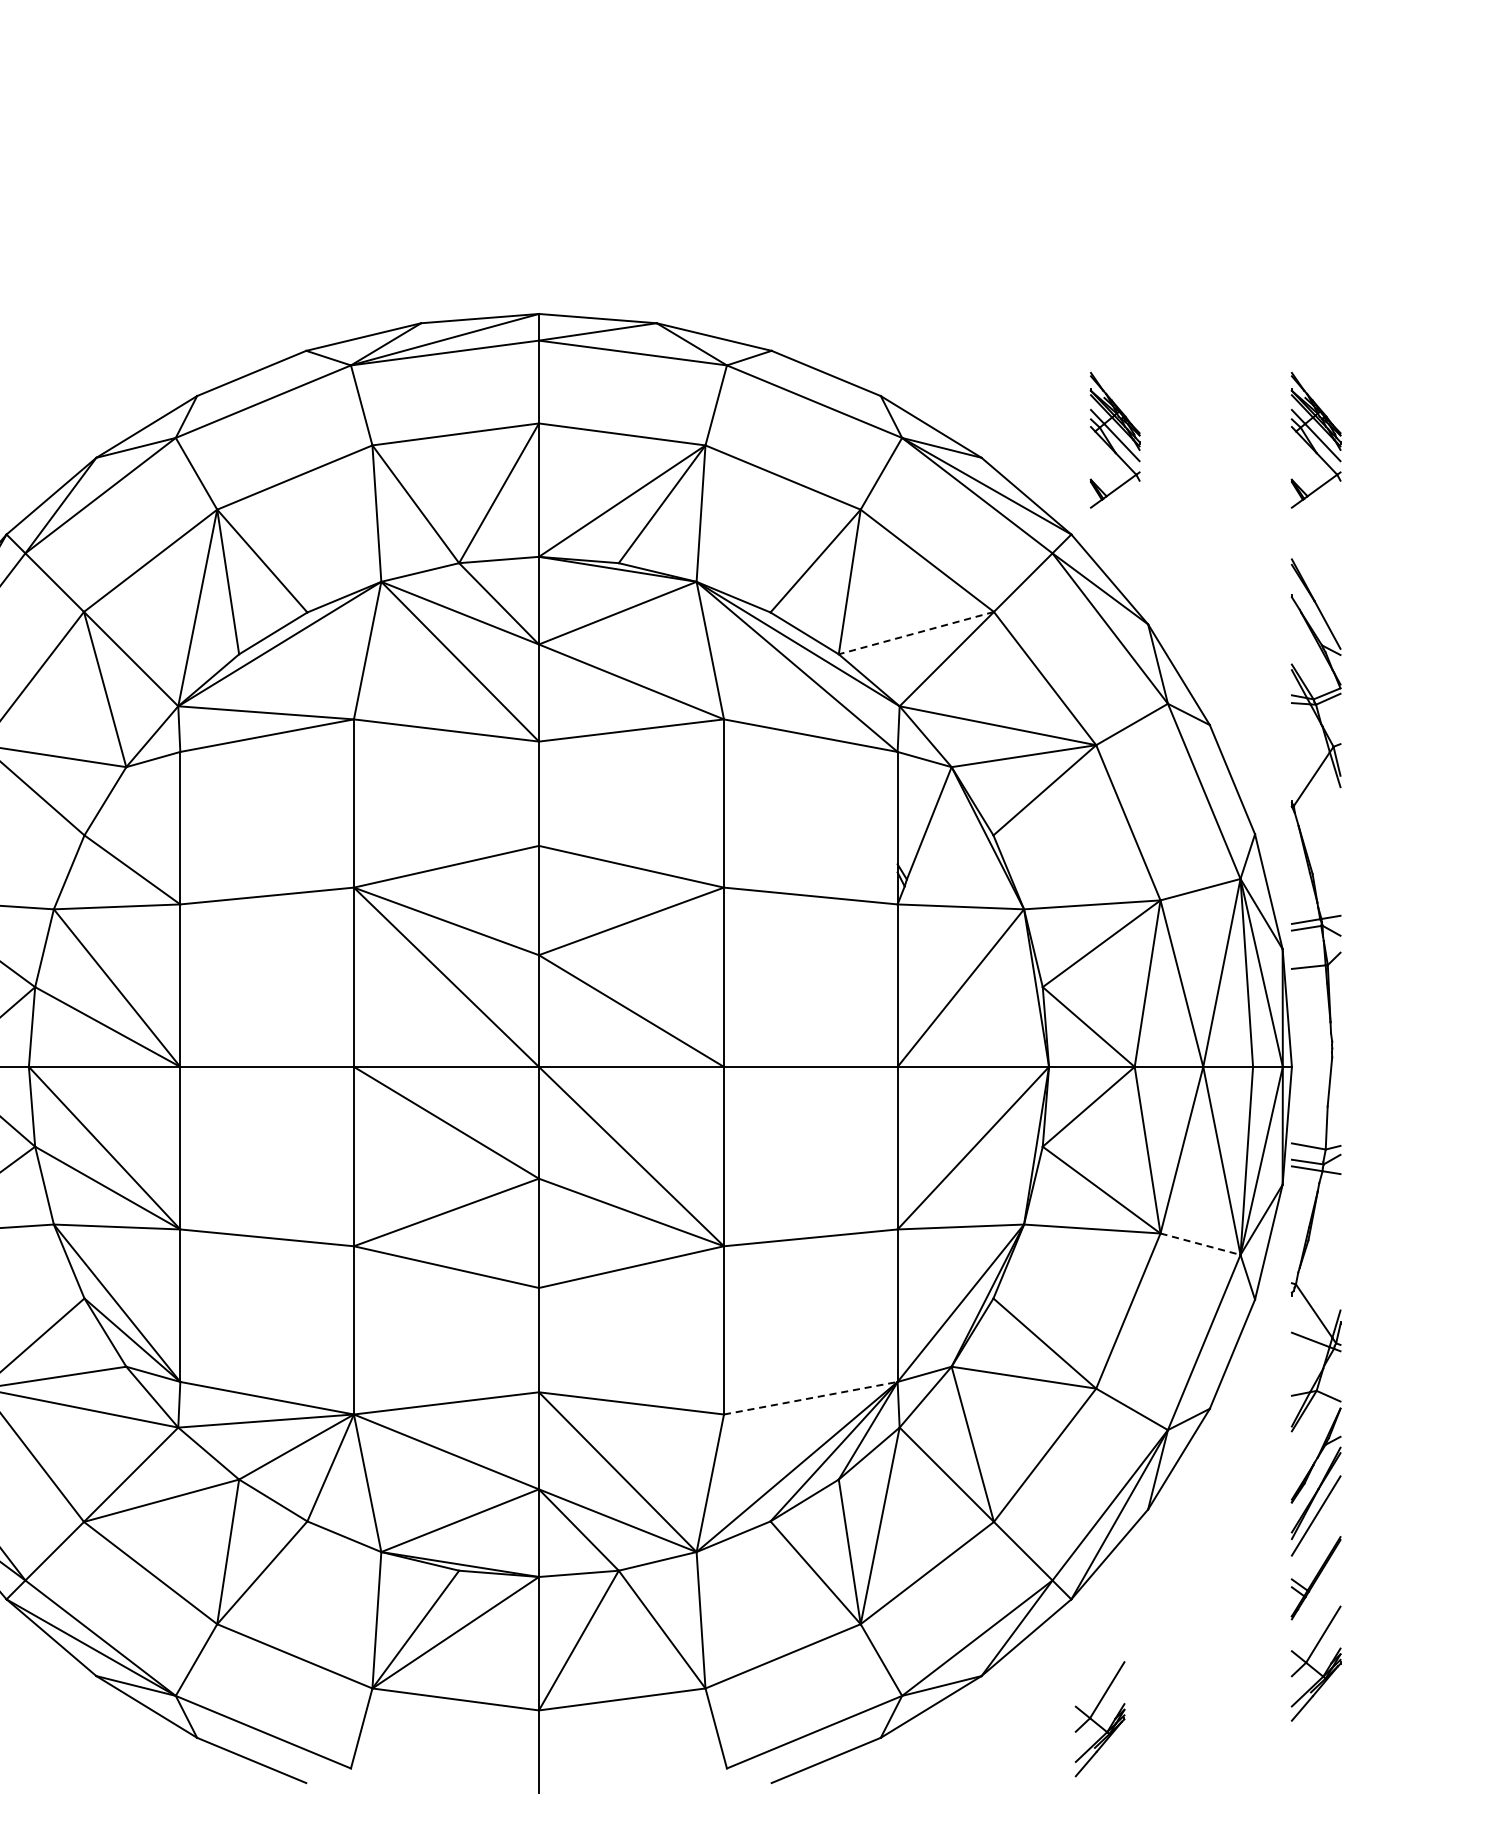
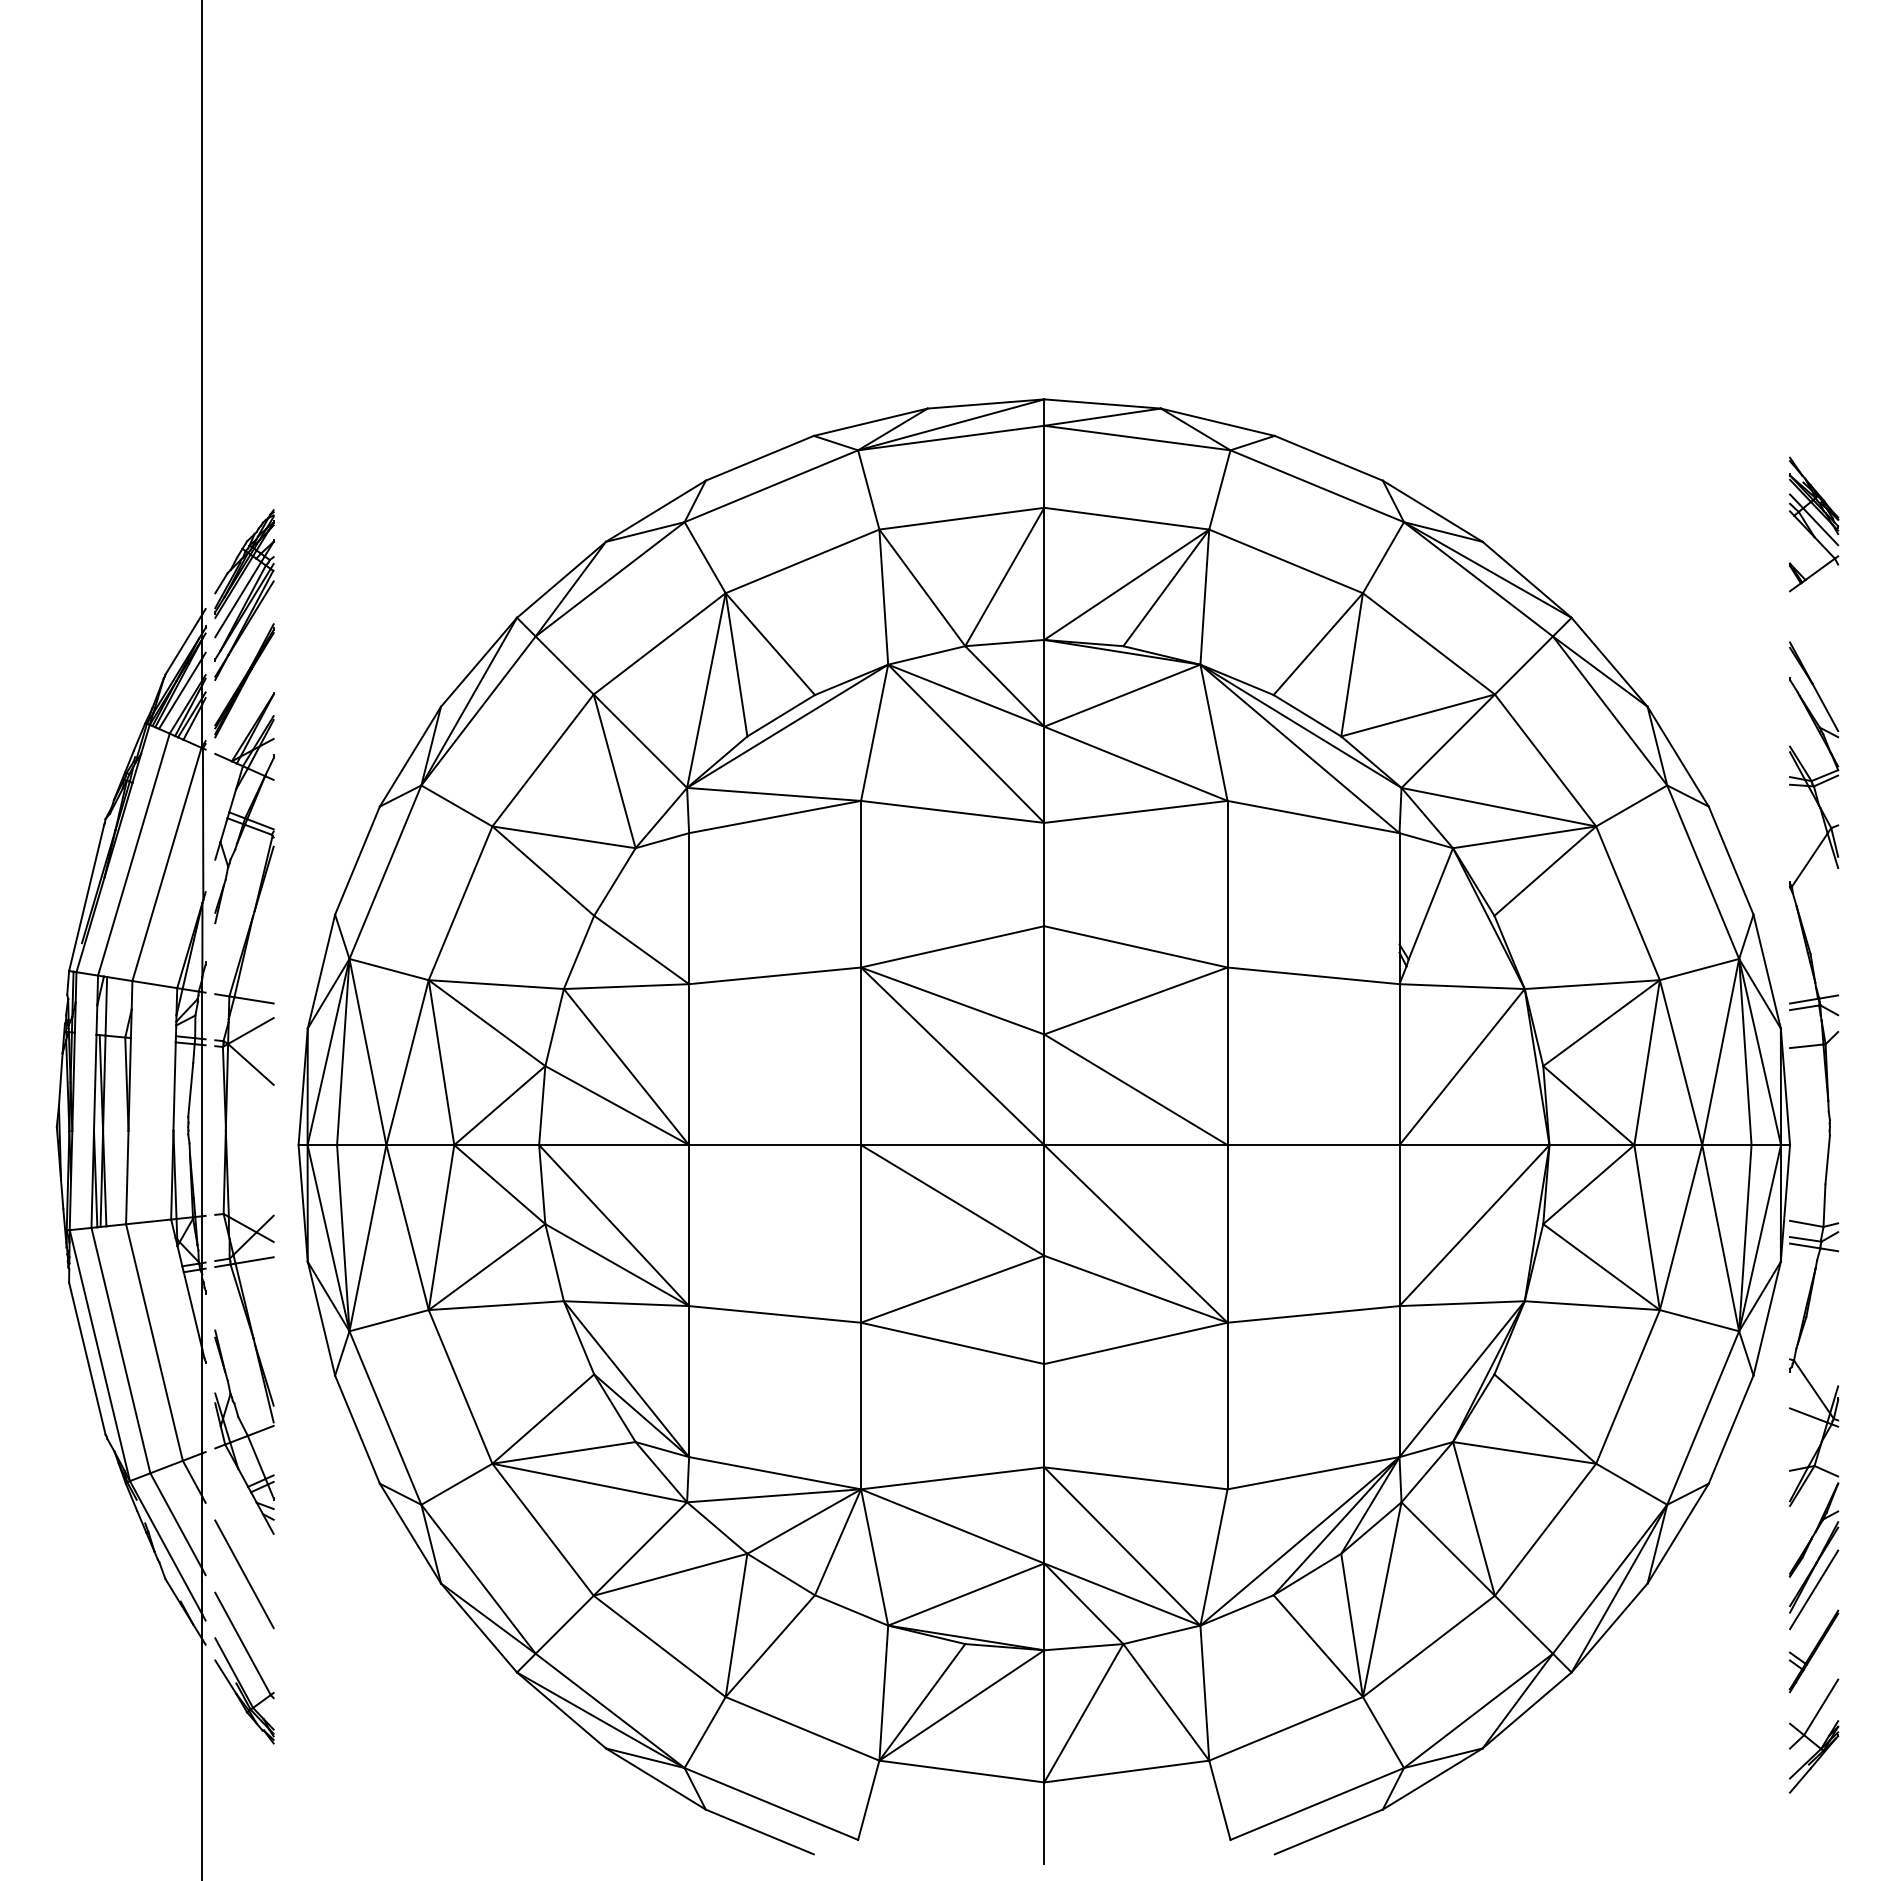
part: (1114, 440) -> (1614, 524), removed
line: (916, 633) -> (1418, 715), dashed -> solid
line: (1200, 1244) -> (1699, 1320), dashed -> solid
line: (811, 1398) -> (1314, 1473), dashed -> solid
part: (1100, 1718) -> (1600, 1790), removed

